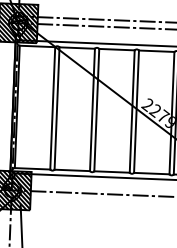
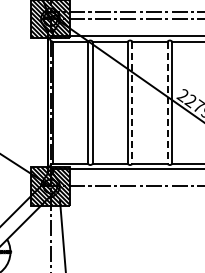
line: (96, 110) -> (132, 103), solid -> dashed
line: (131, 112) -> (167, 103), solid -> dashed

